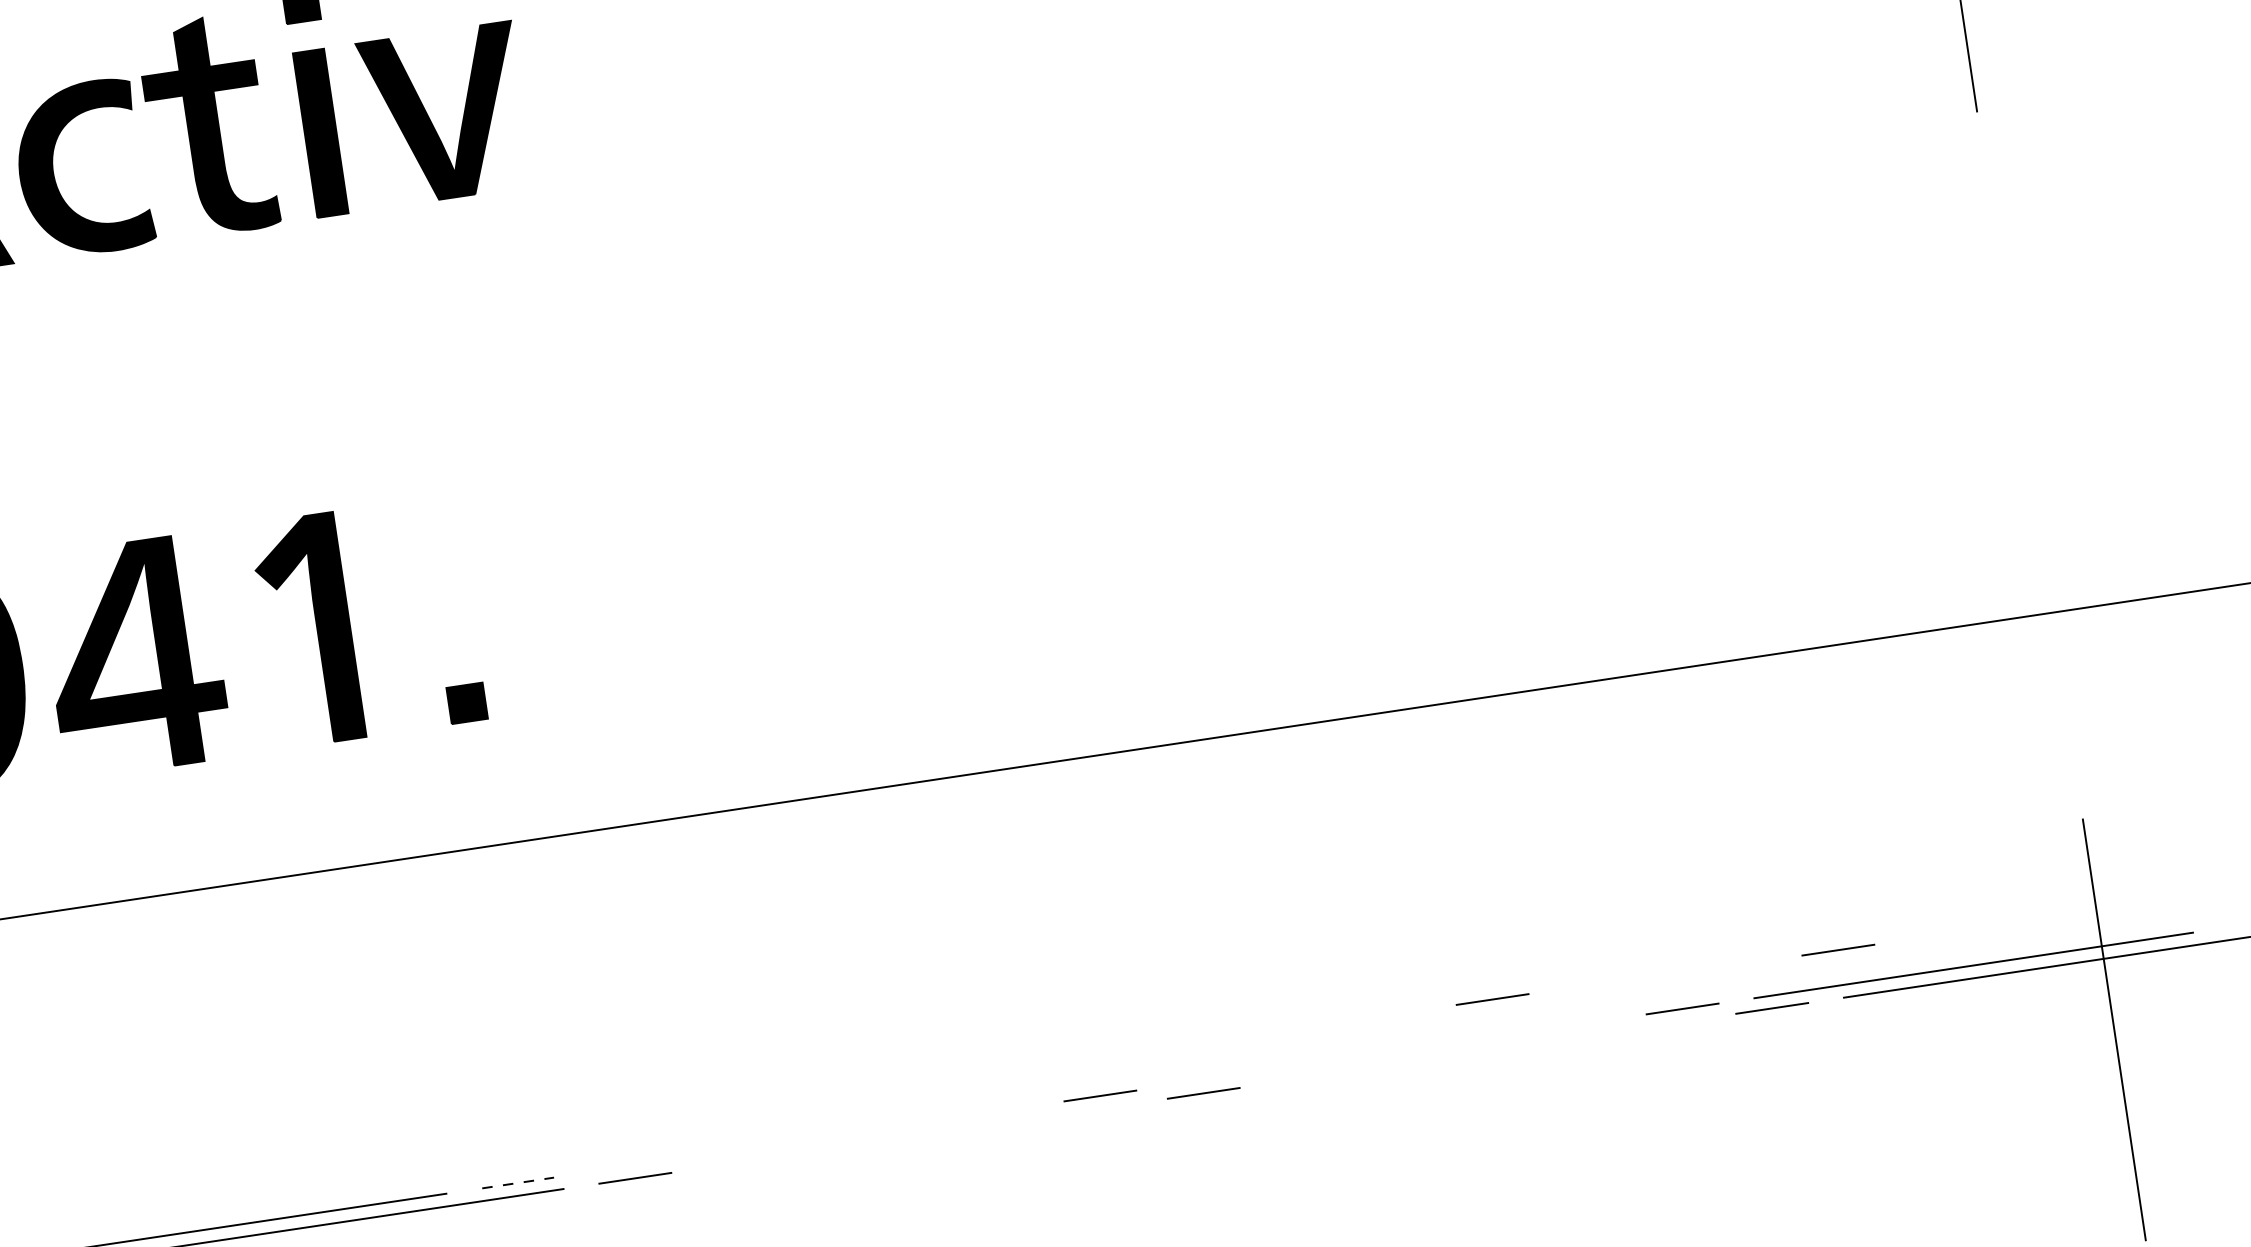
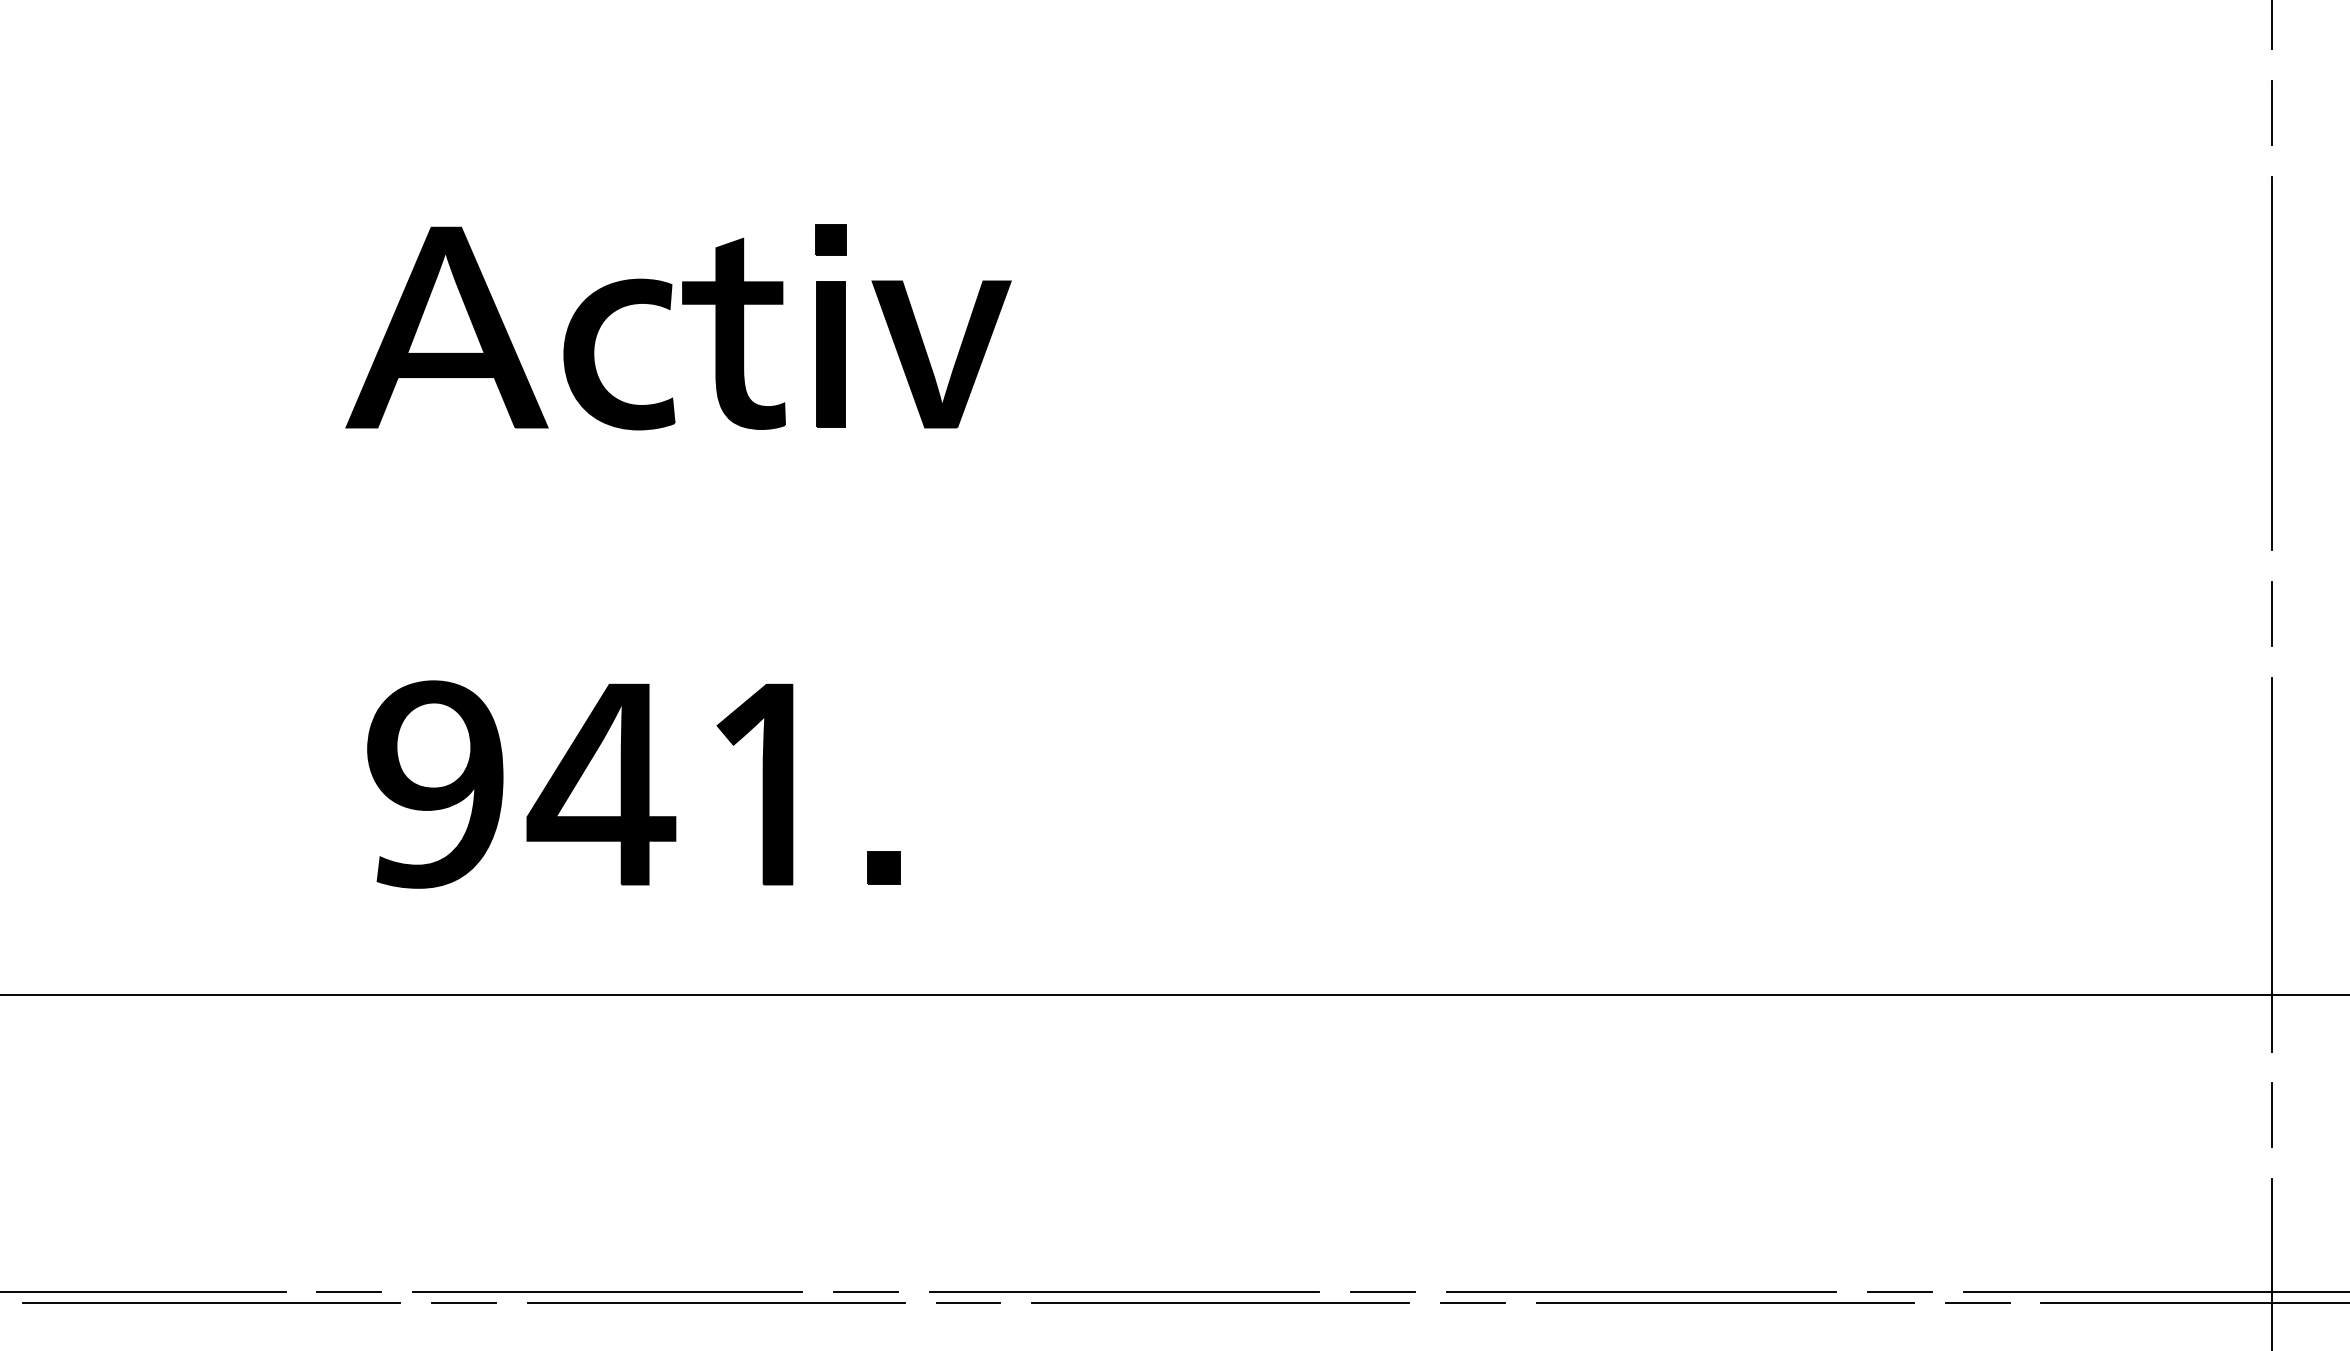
line: (1987, 183) -> (2271, 614), added
line: (2029, 465) -> (2271, 864), added
line: (2071, 748) -> (2271, 1115), added
line: (1838, 949) -> (2042, 1260), removed
line: (1491, 999) -> (1735, 1258), removed
line: (1488, 1050) -> (1725, 1302), added
line: (1391, 1052) -> (1641, 1291), added
line: (919, 1135) -> (1220, 1302), added
line: (809, 1139) -> (1124, 1291), added
line: (518, 1182) -> (866, 1291), dashed -> solid

